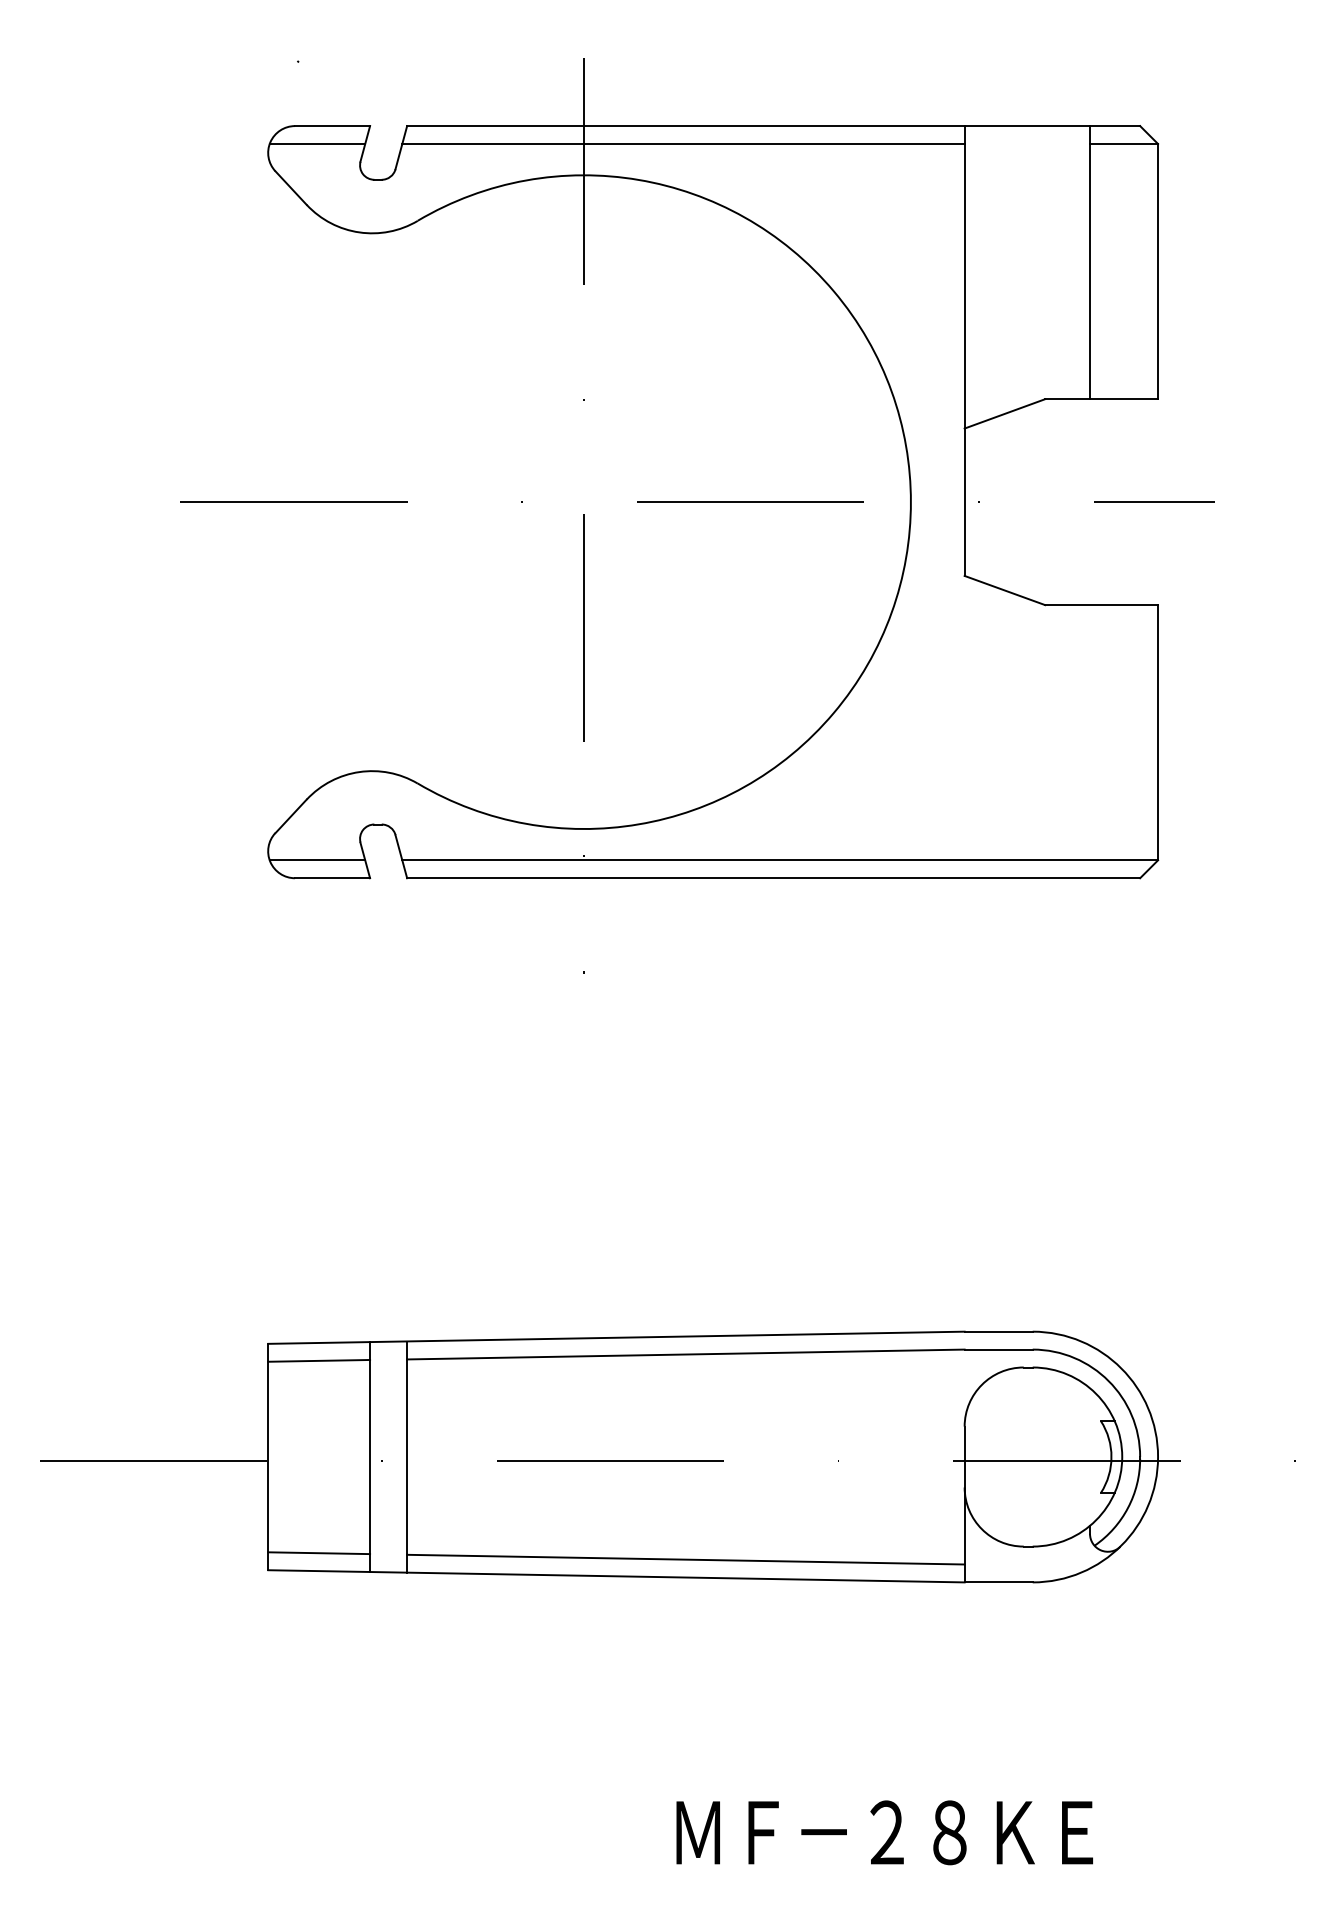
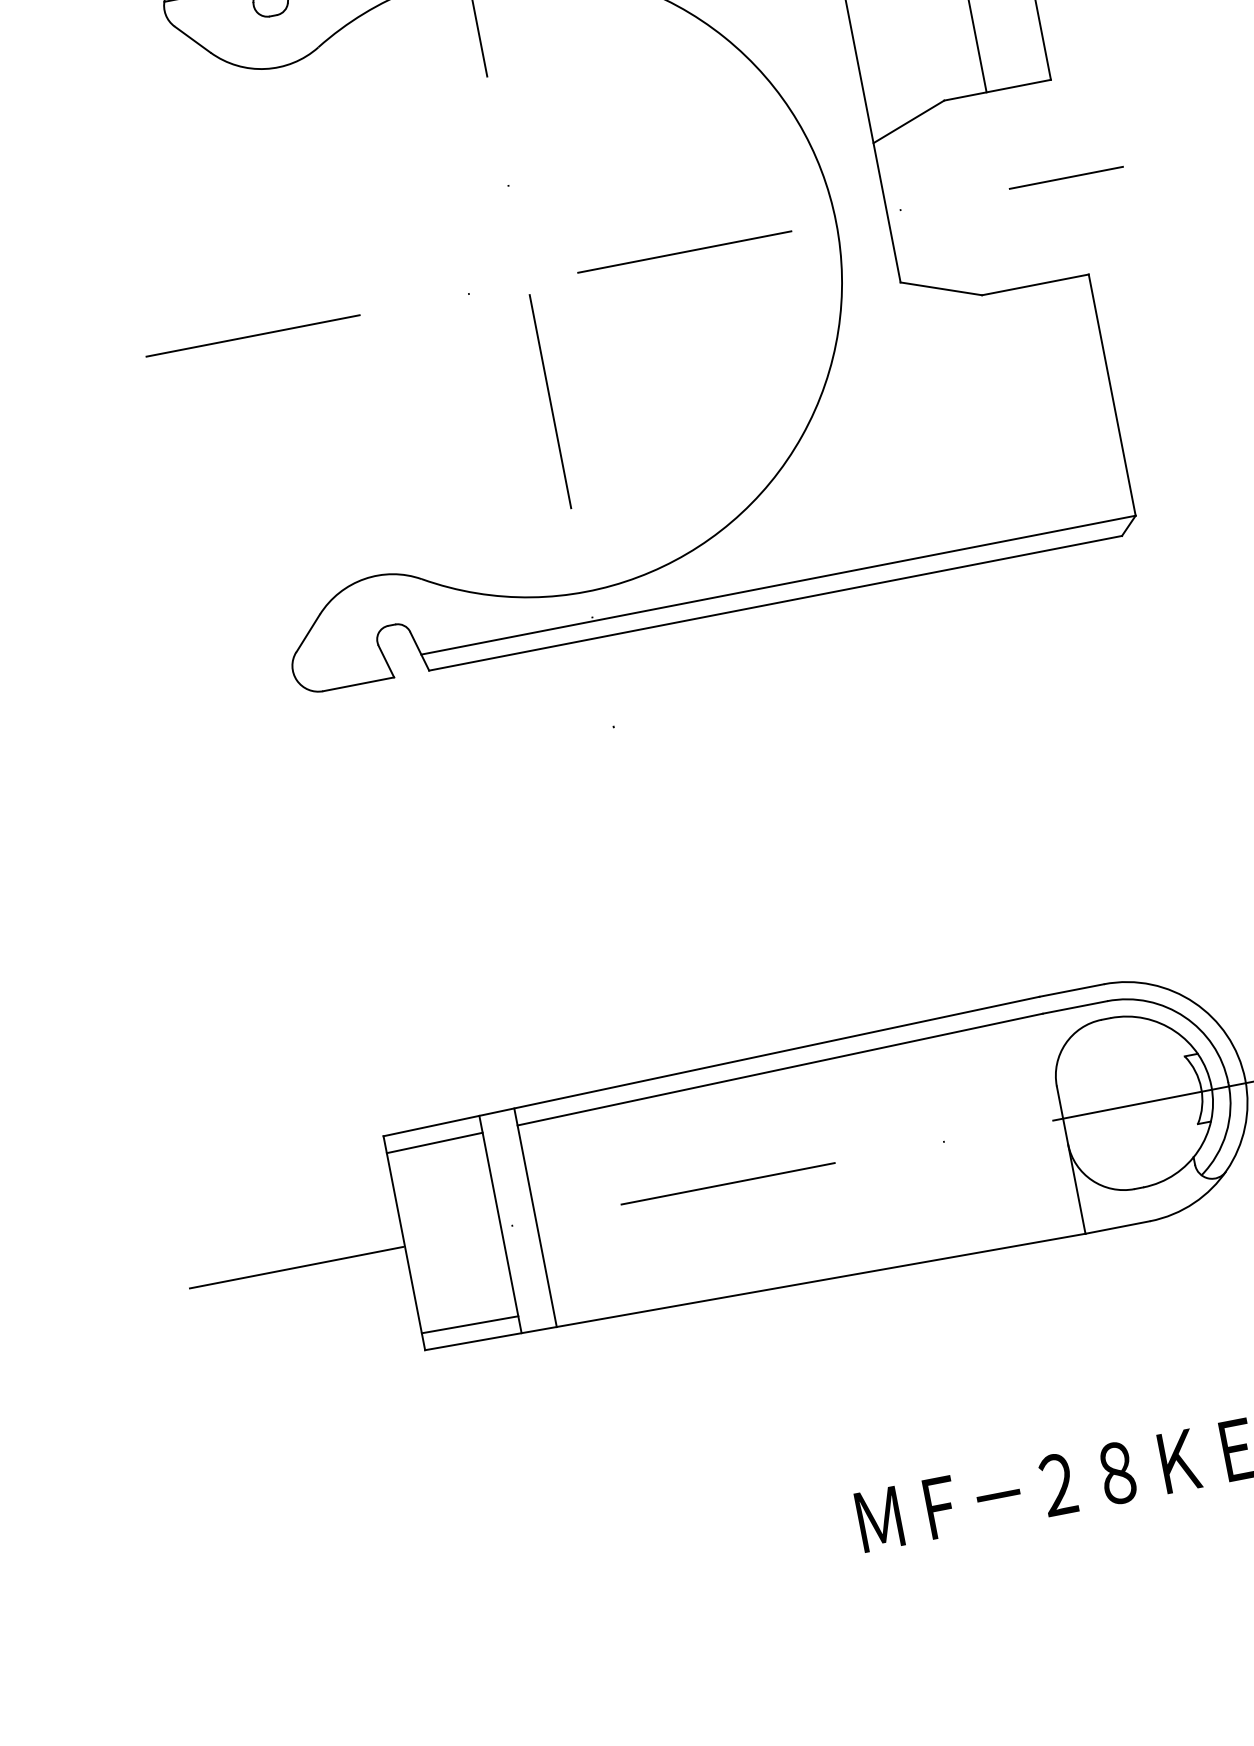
line: (317, 860) -> (341, 670), removed
line: (685, 1559) -> (817, 1263), removed

